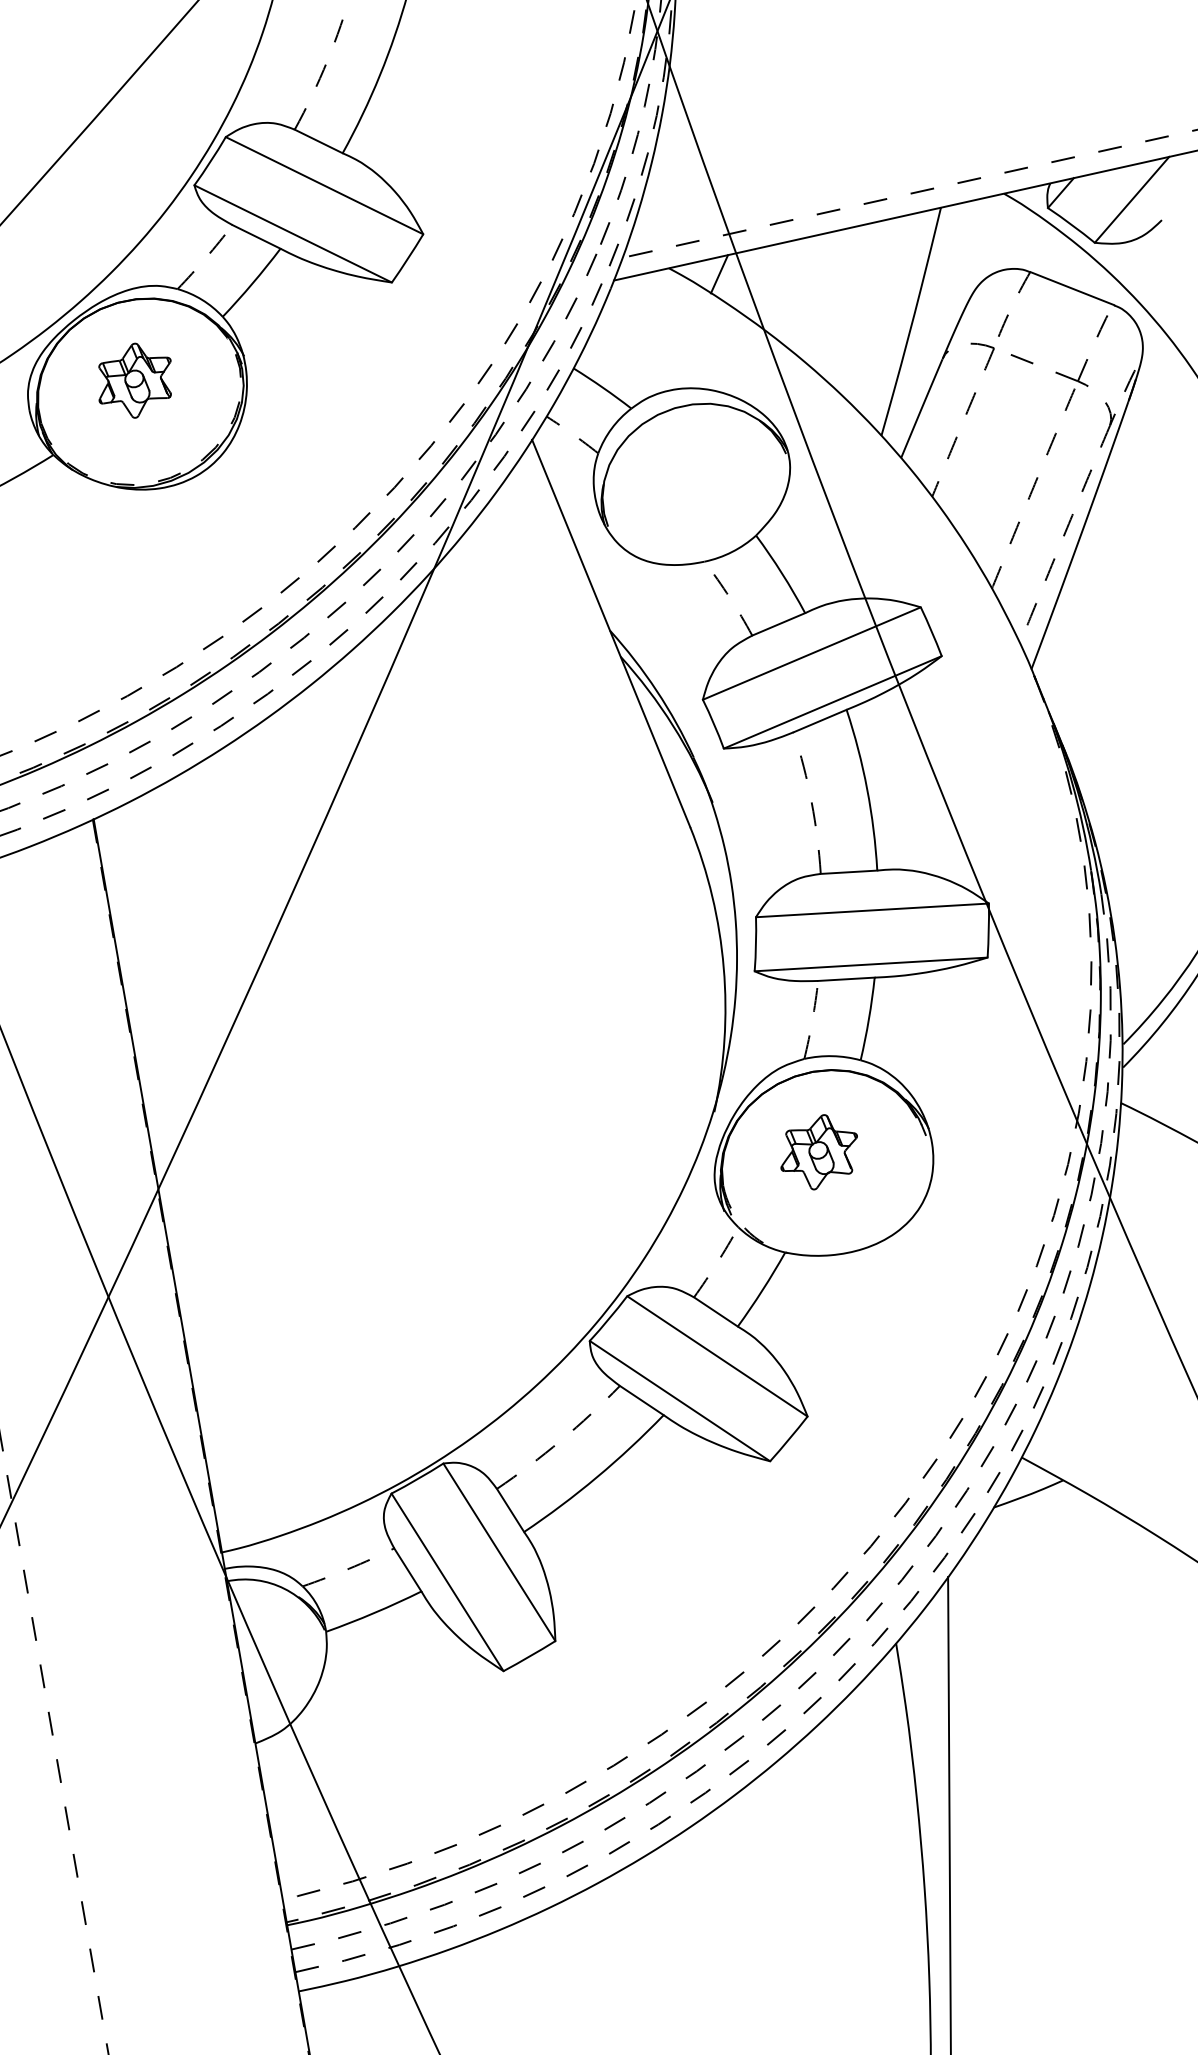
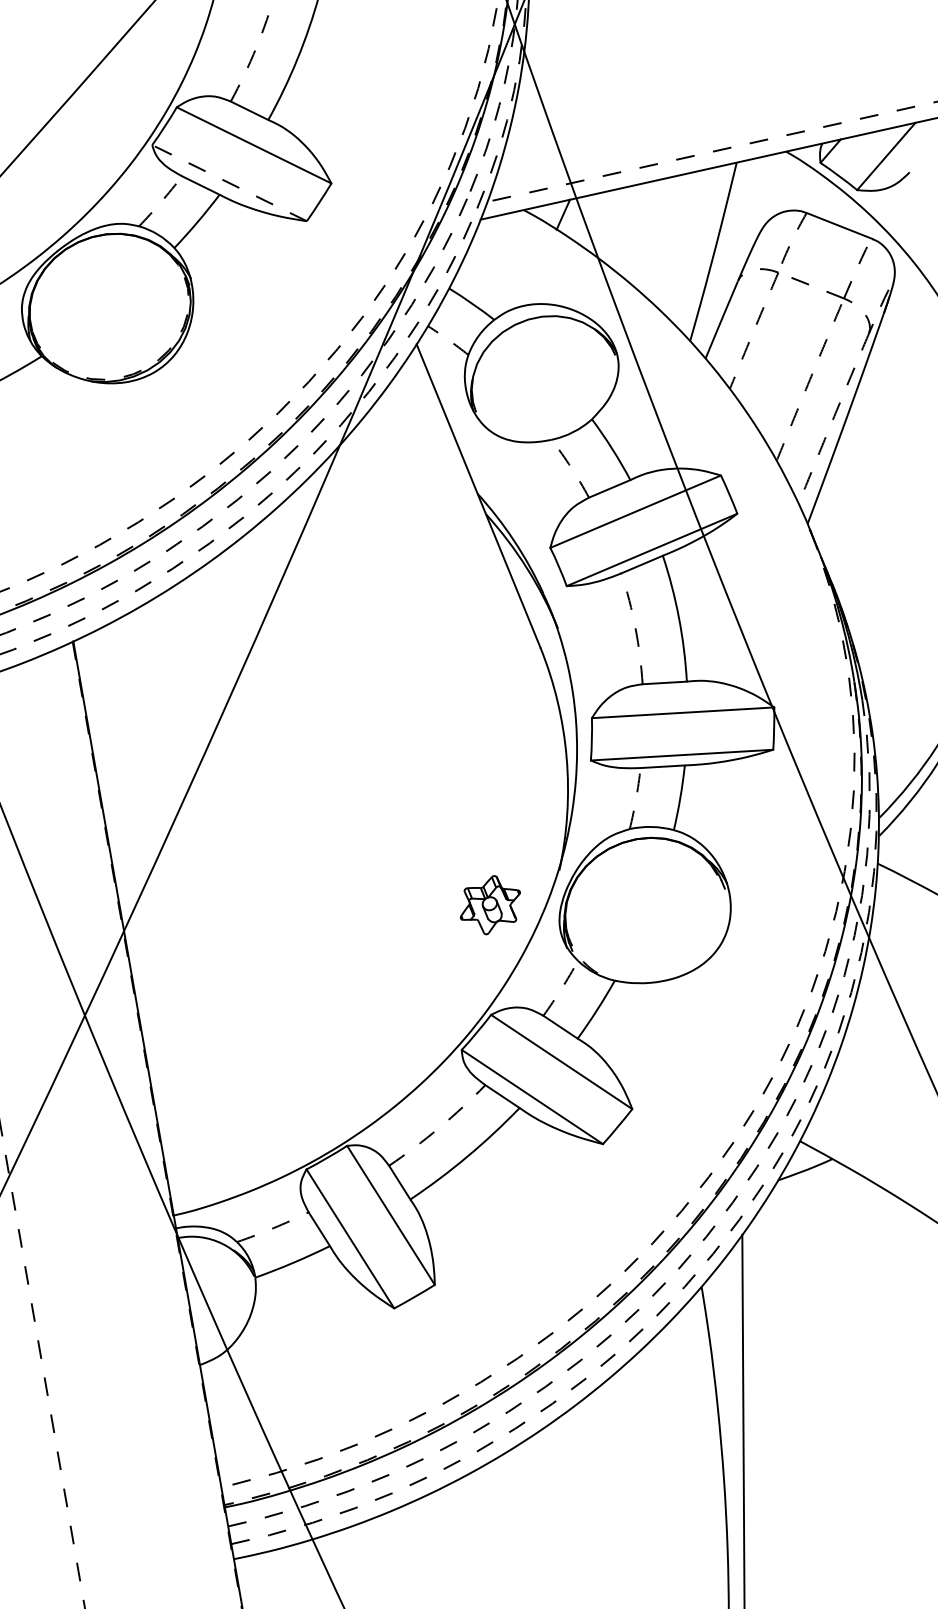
line: (293, 233) -> (229, 182), solid -> dashed
part: (134, 379) -> (105, 297), removed
part: (818, 1152) -> (489, 905), moved

